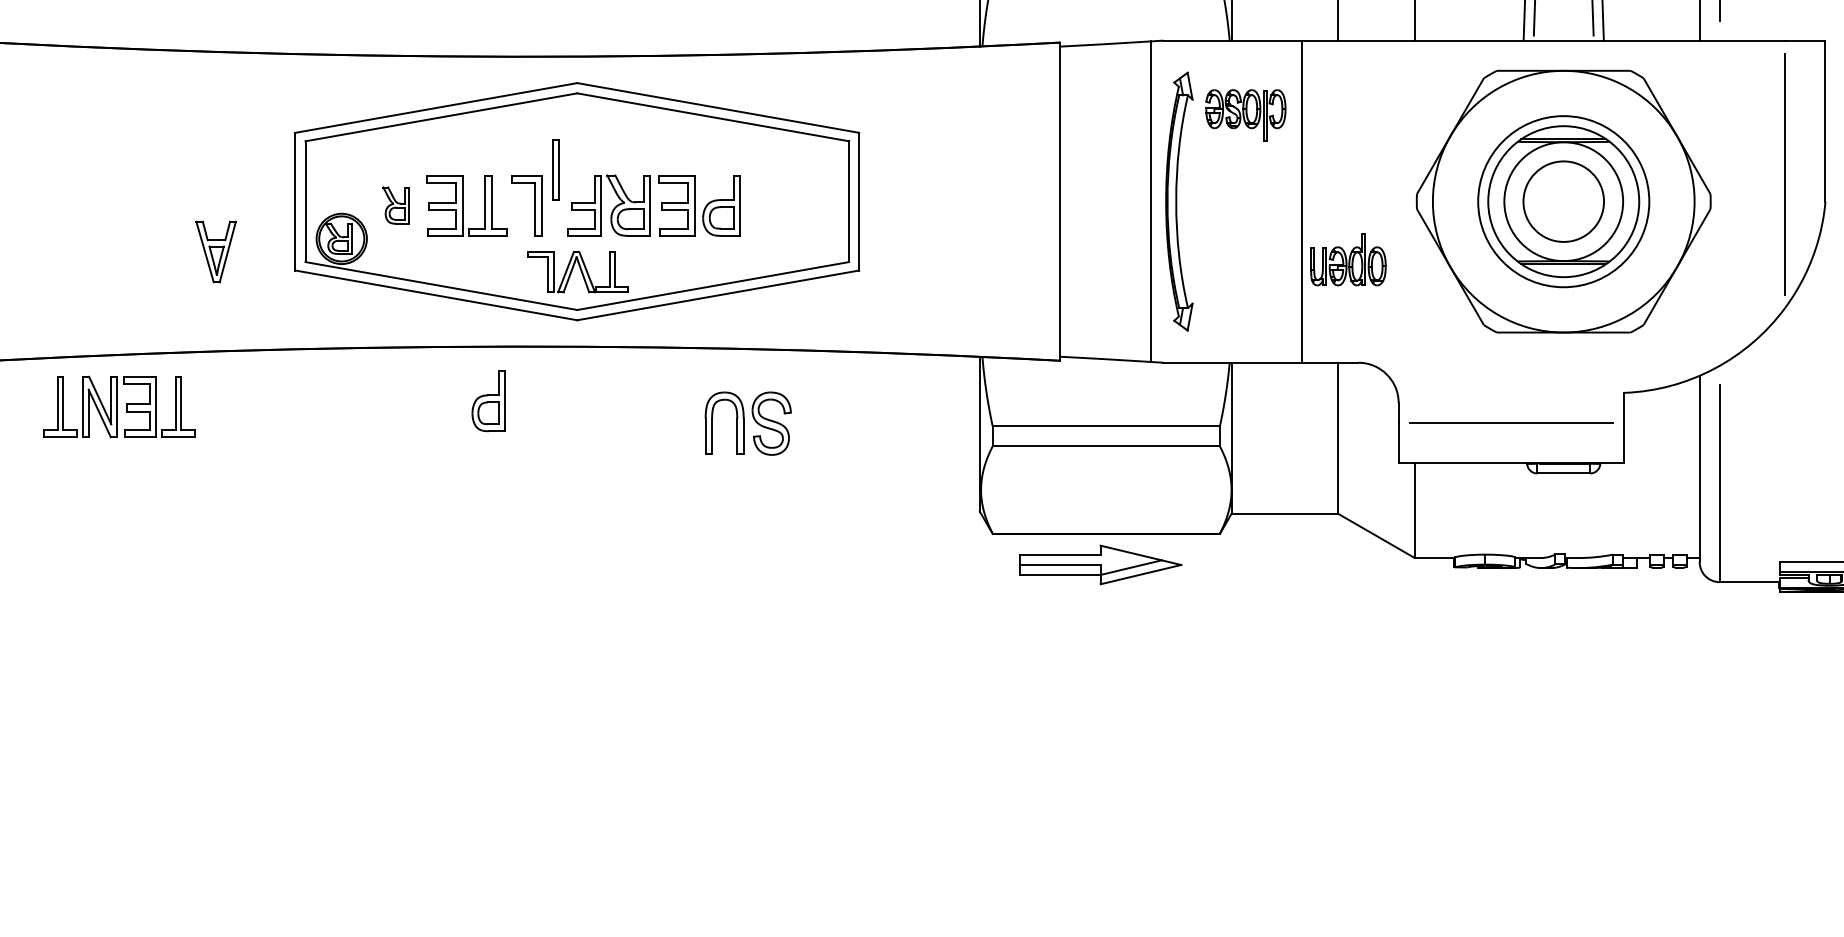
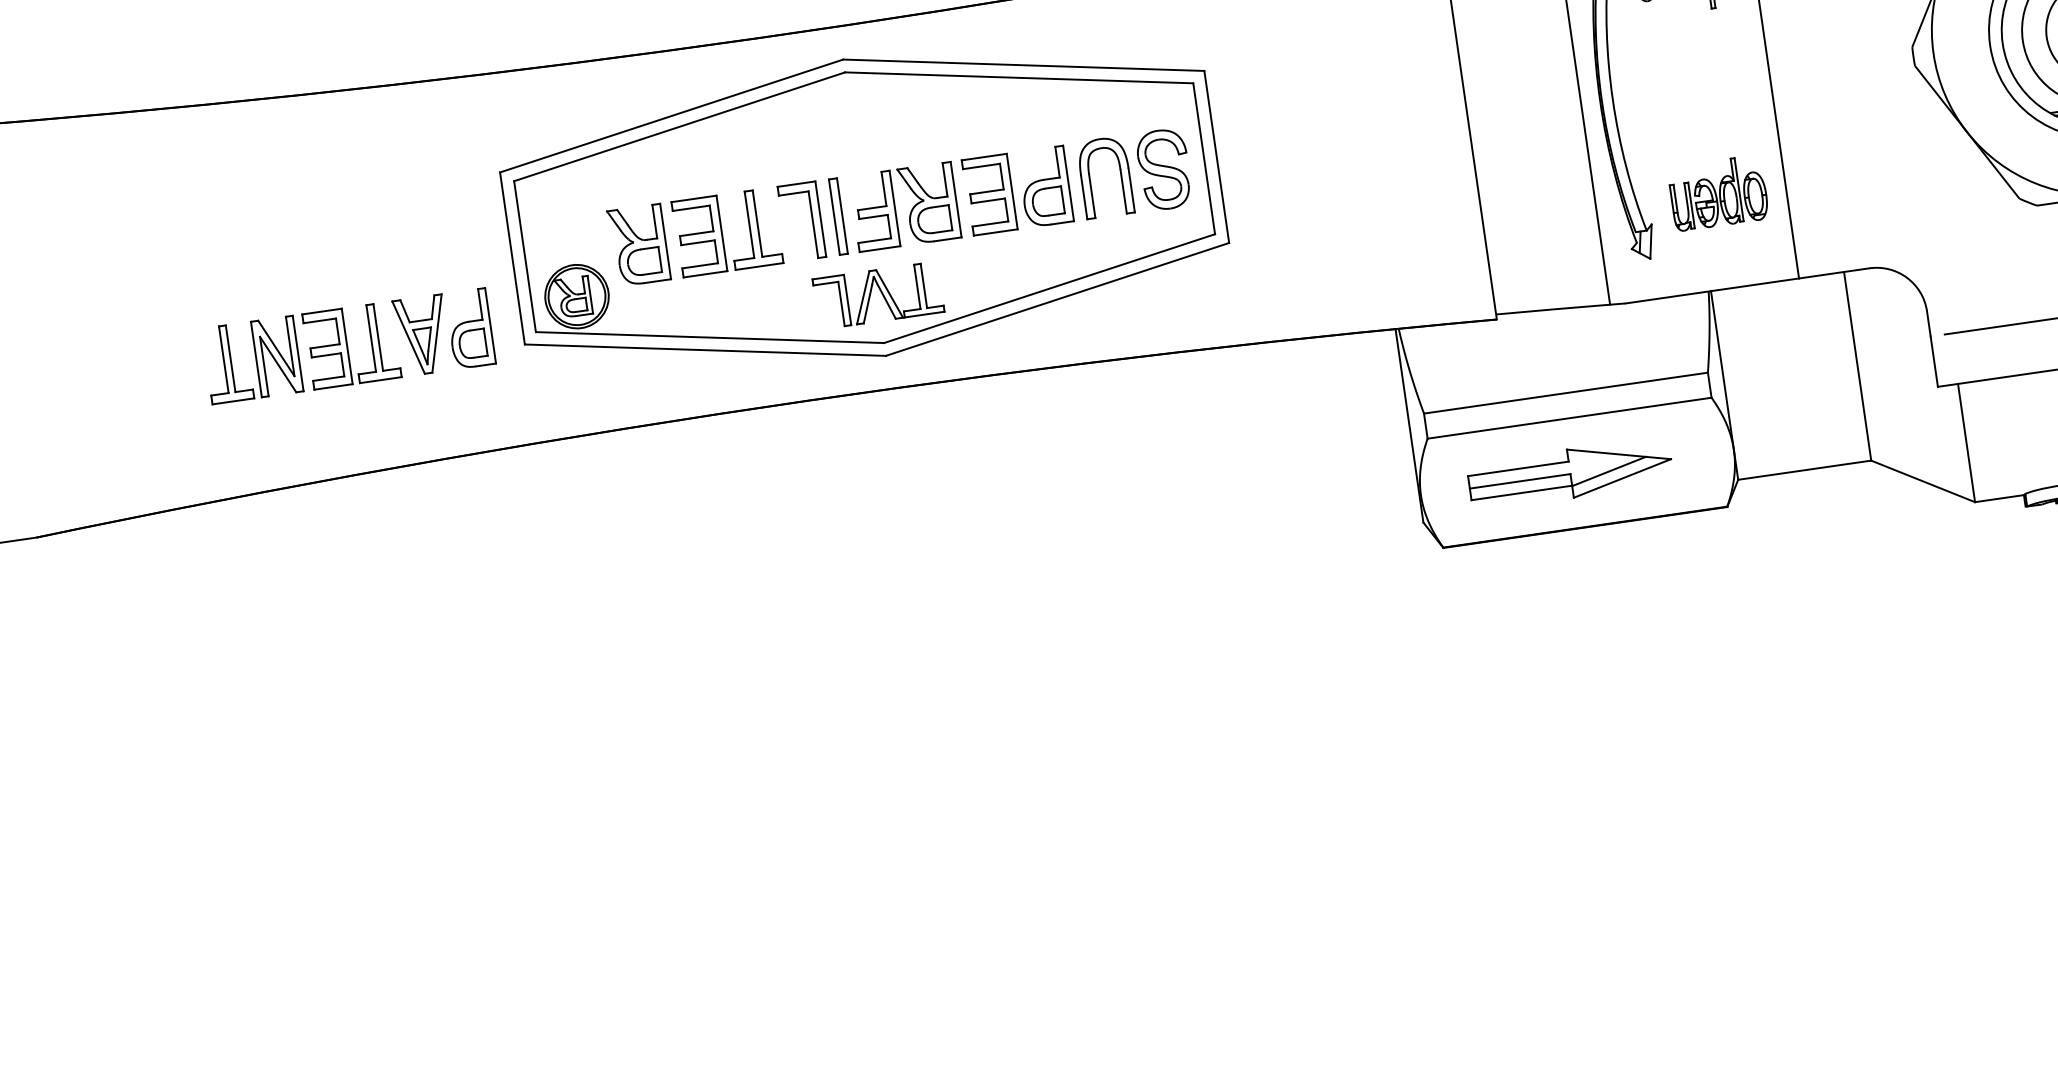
part: (555, 169) -> (838, 216), moved
part: (395, 205) -> (638, 245), size x1.67
part: (1348, 259) -> (1718, 192), moved
part: (488, 401) -> (470, 329), moved
part: (119, 406) -> (301, 352), moved
part: (747, 423) -> (1134, 173), moved
part: (1100, 564) -> (1570, 473), moved

